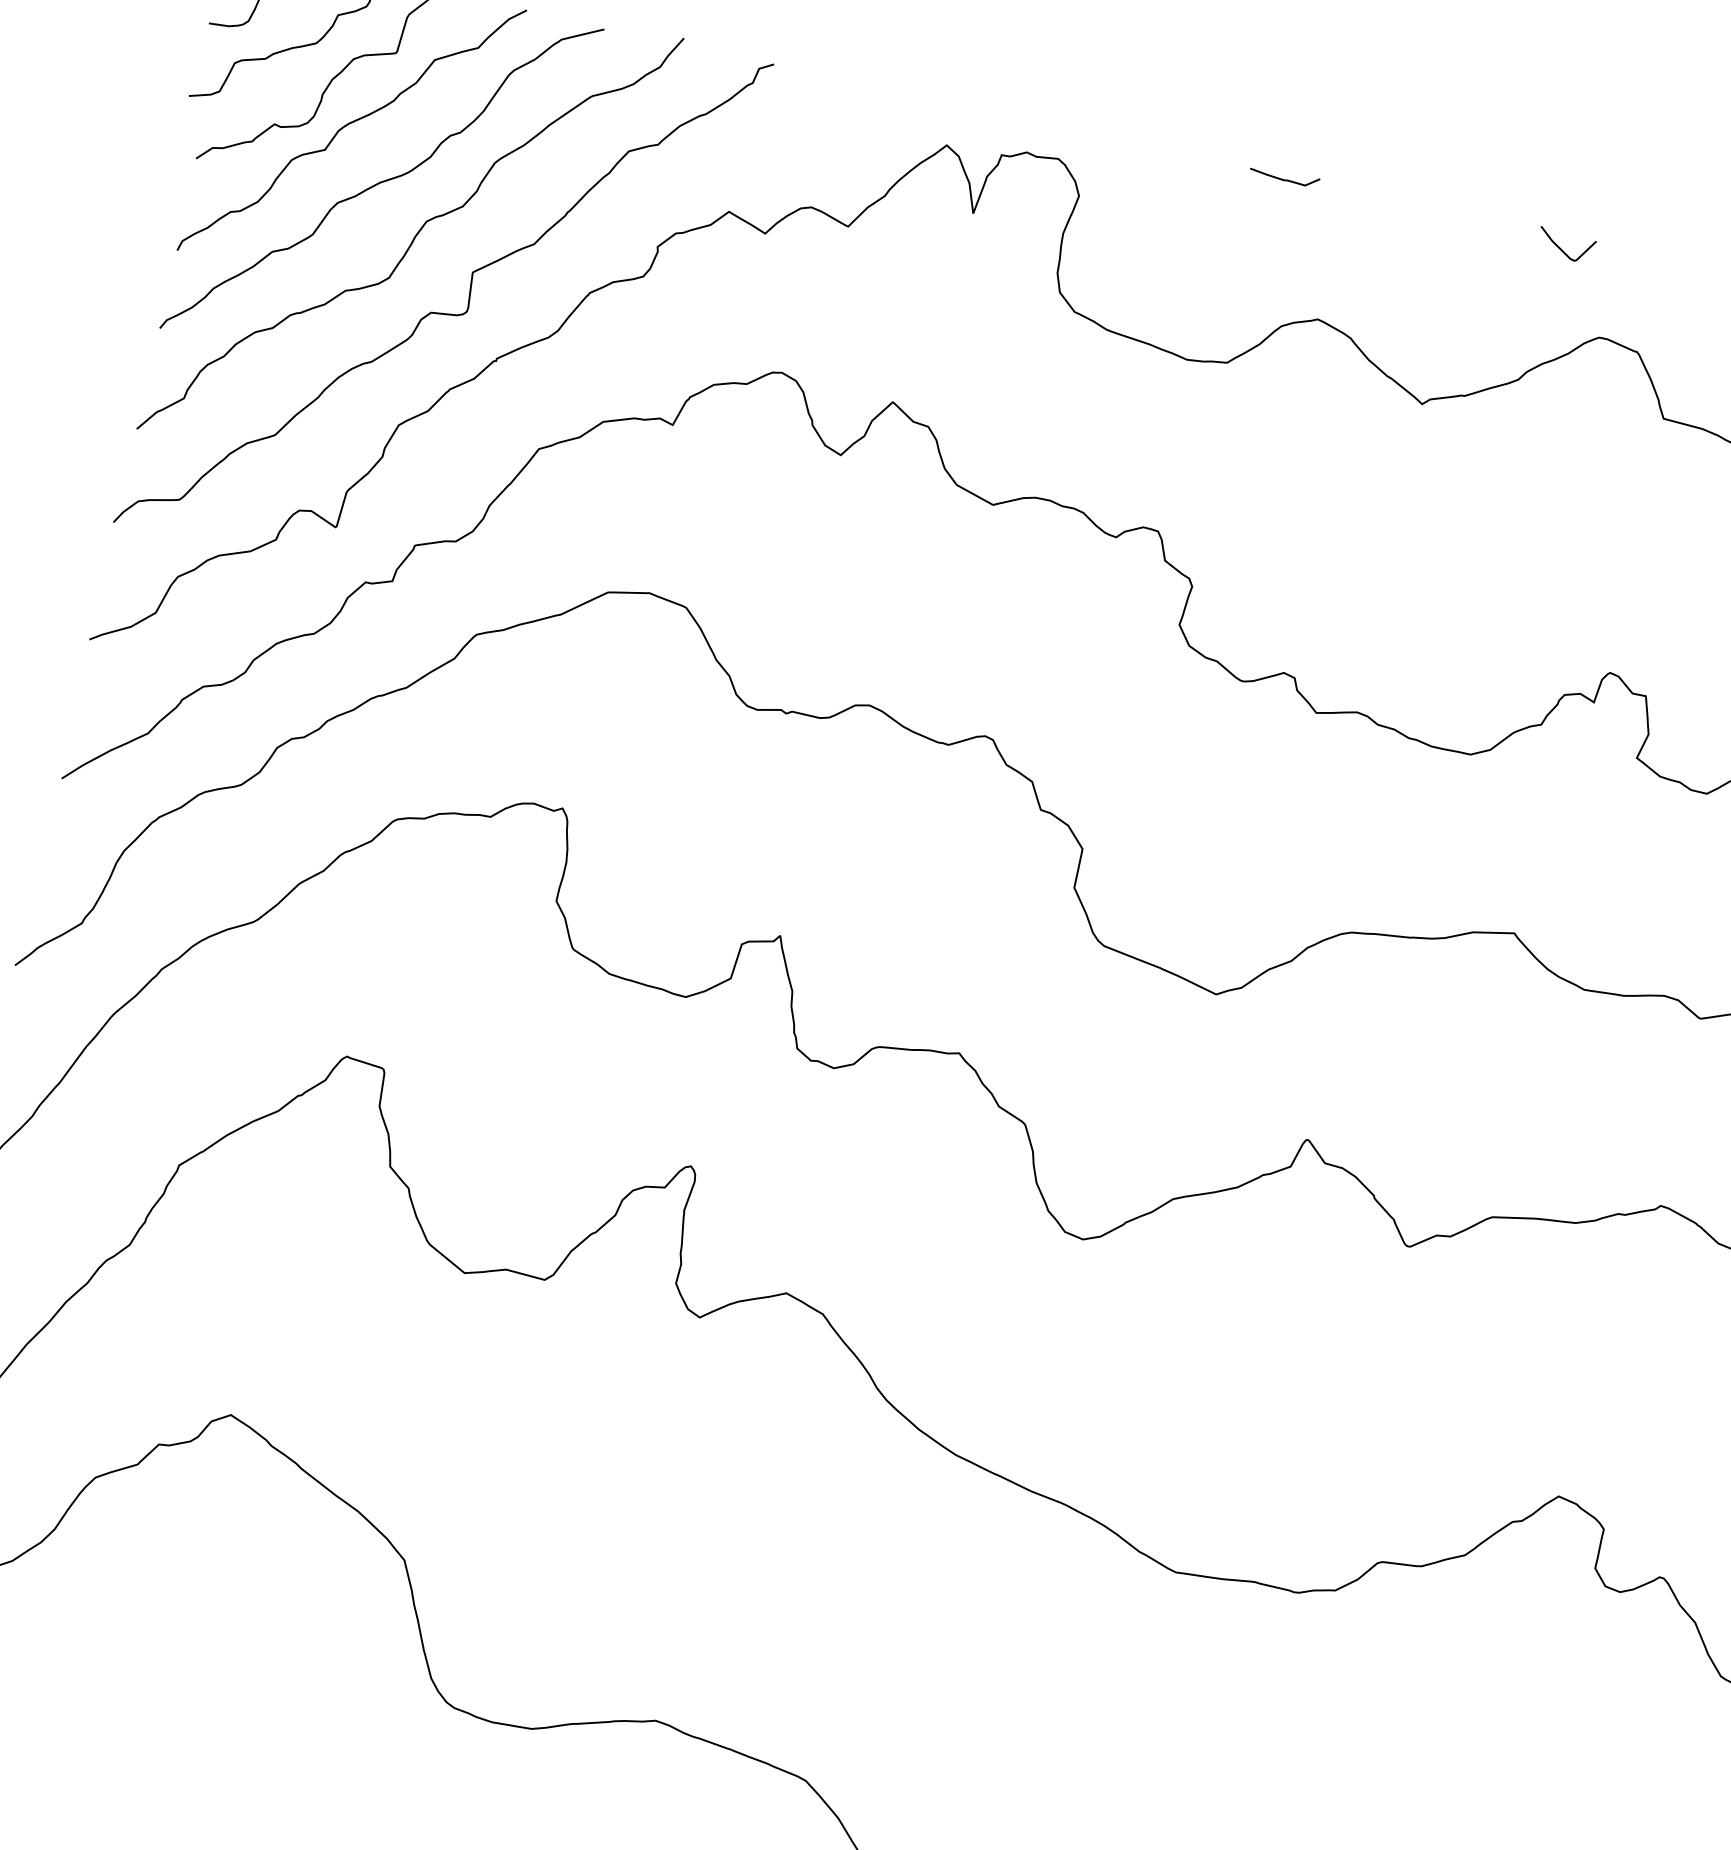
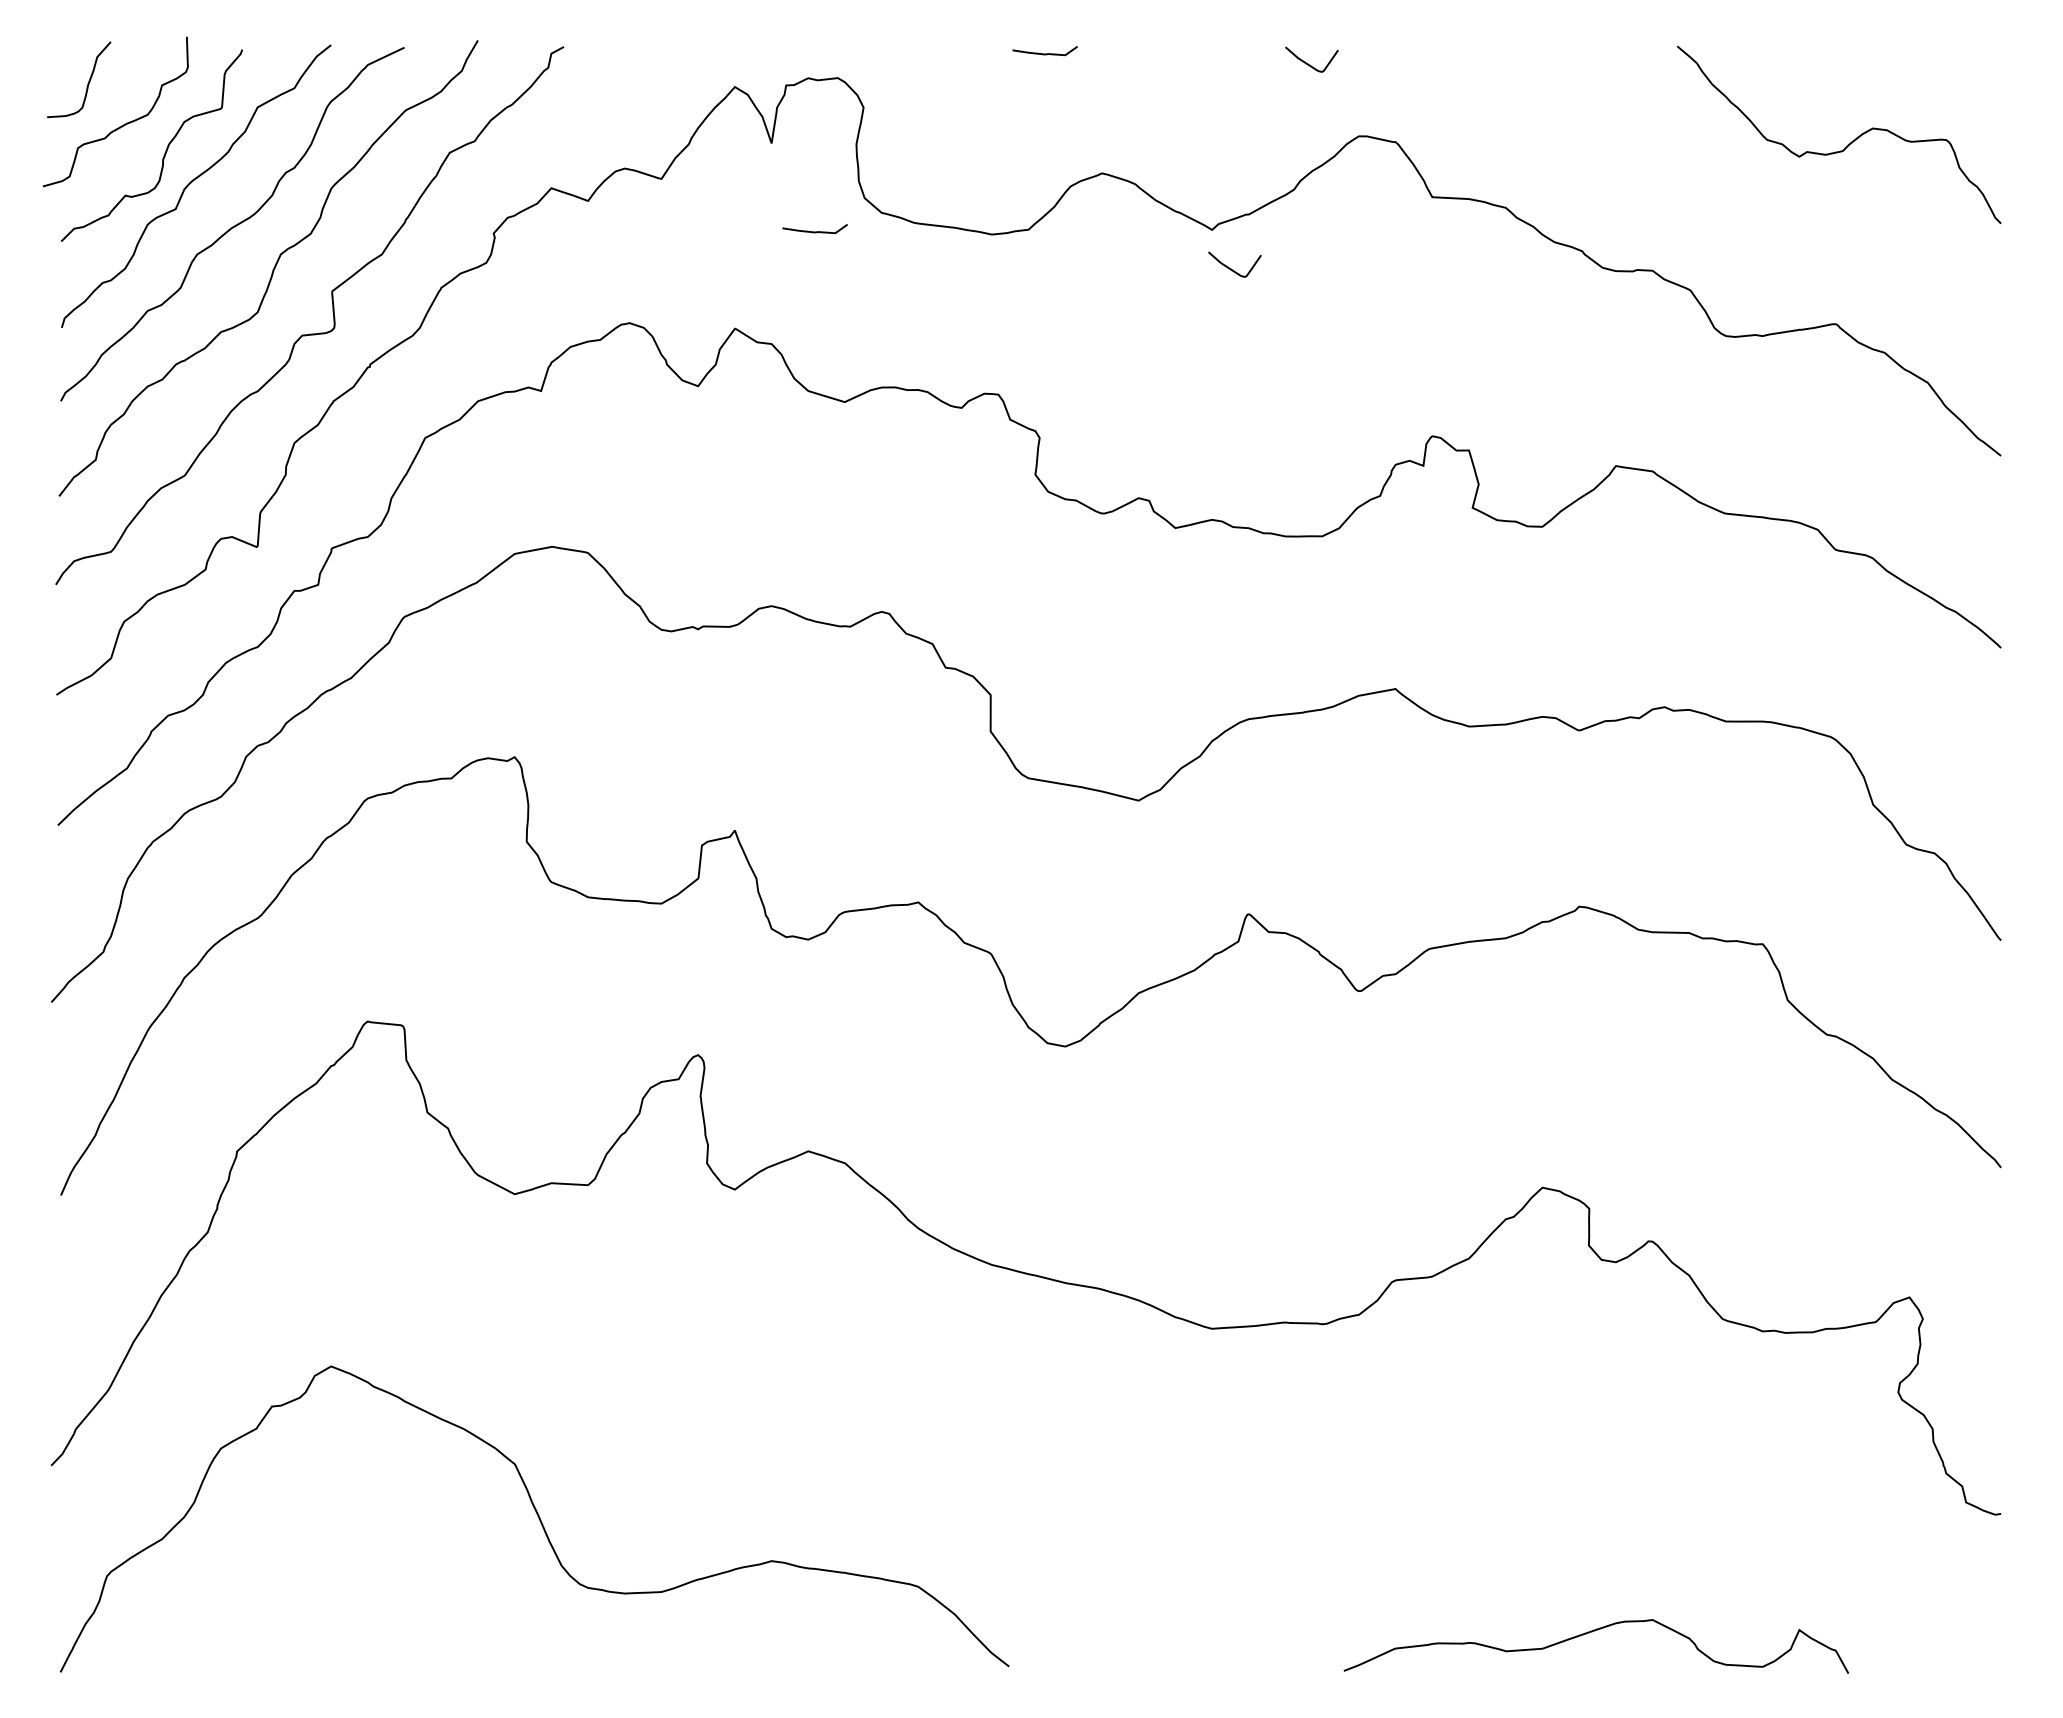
curve: (999, 316) -> (814, 231), added
curve: (1434, 449) -> (1231, 268), added

